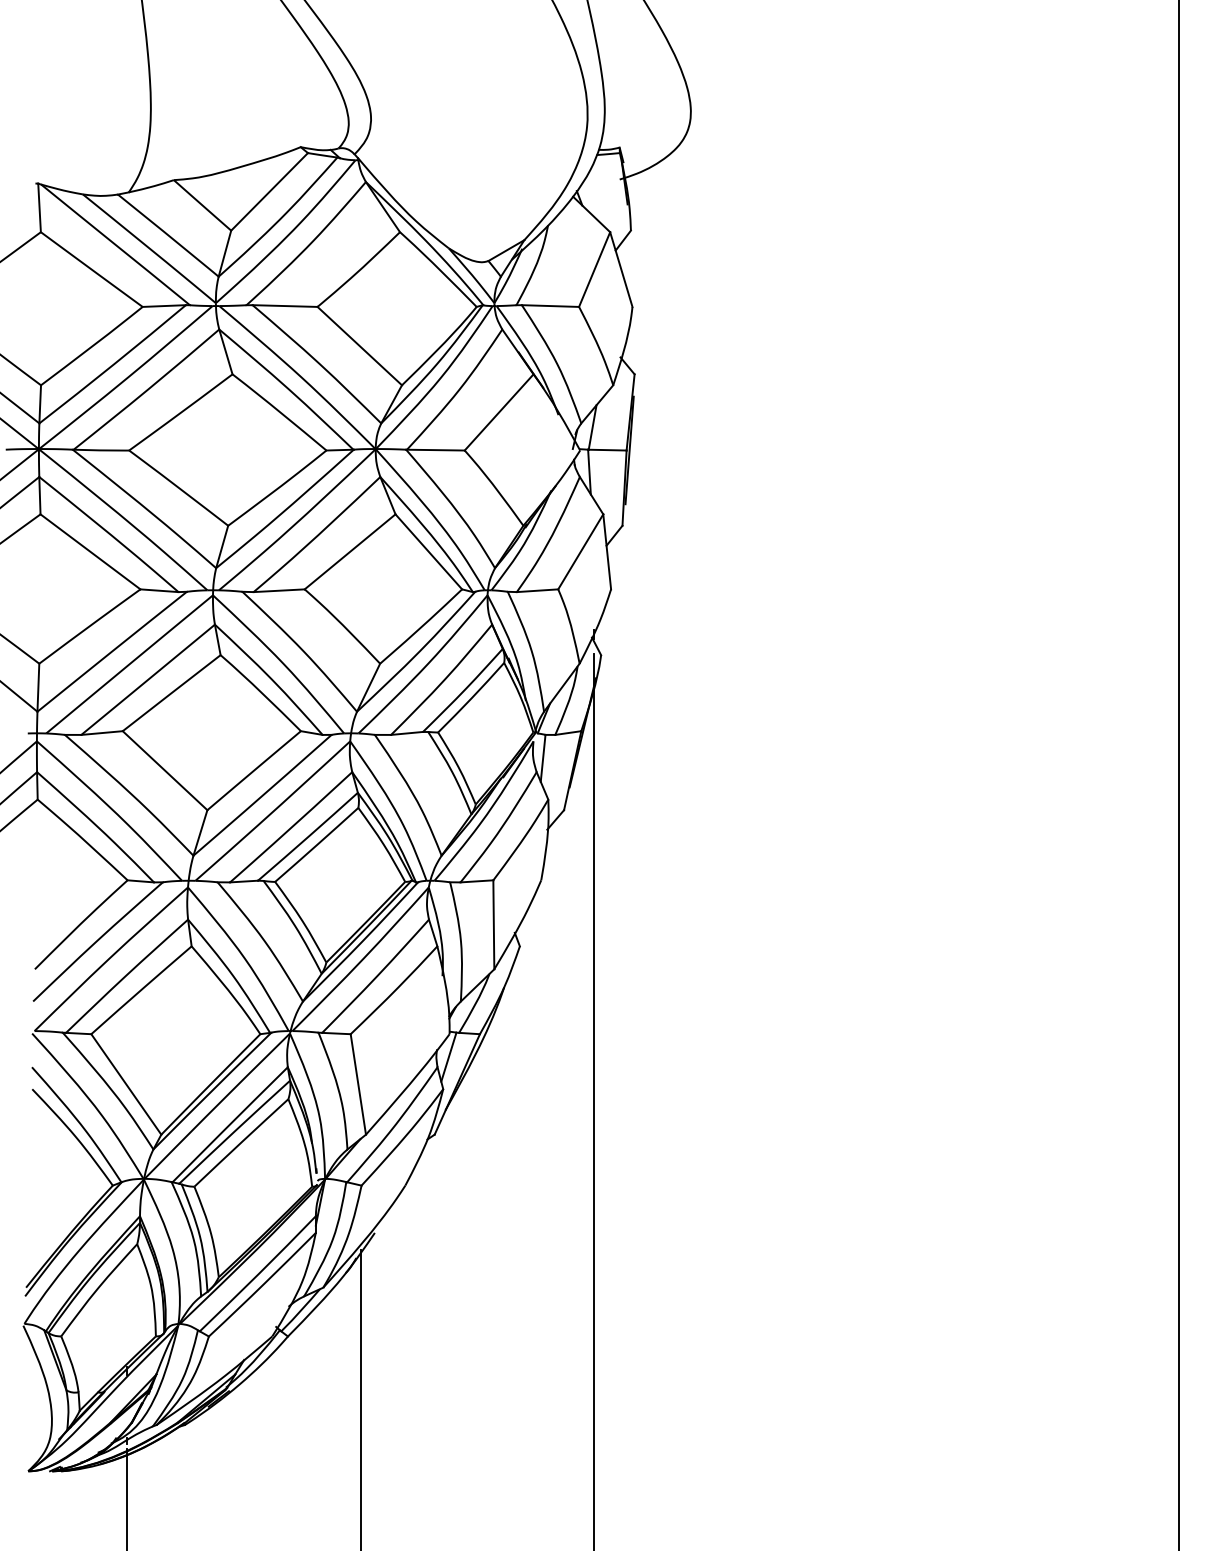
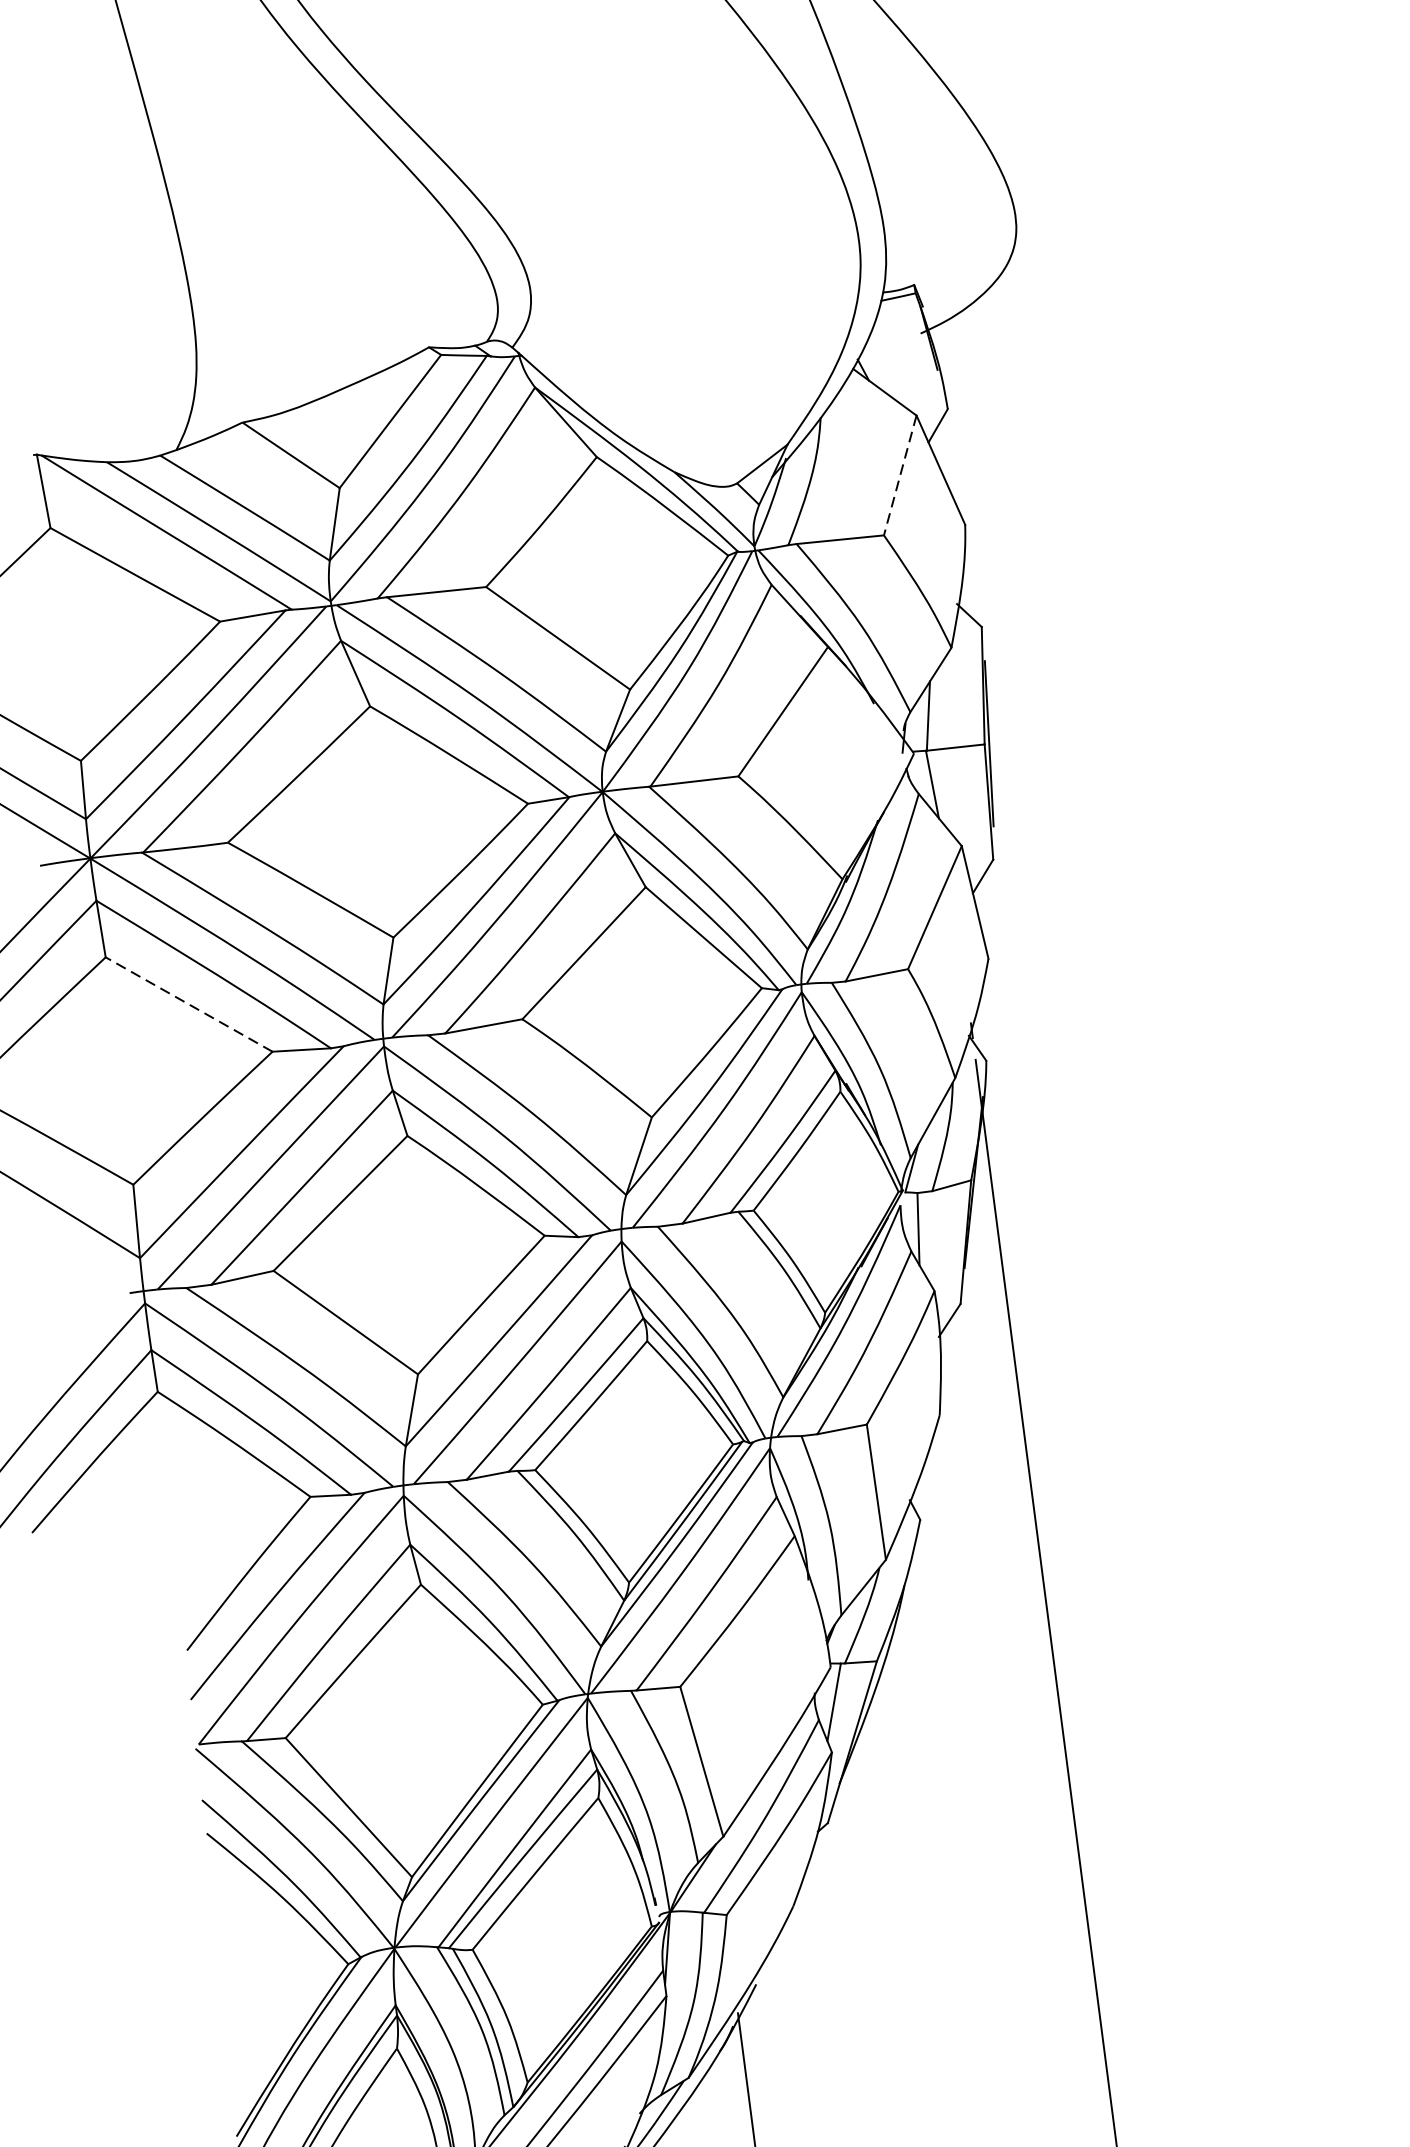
line: (594, 270) -> (900, 476), solid -> dashed
line: (90, 551) -> (189, 1003), solid -> dashed

